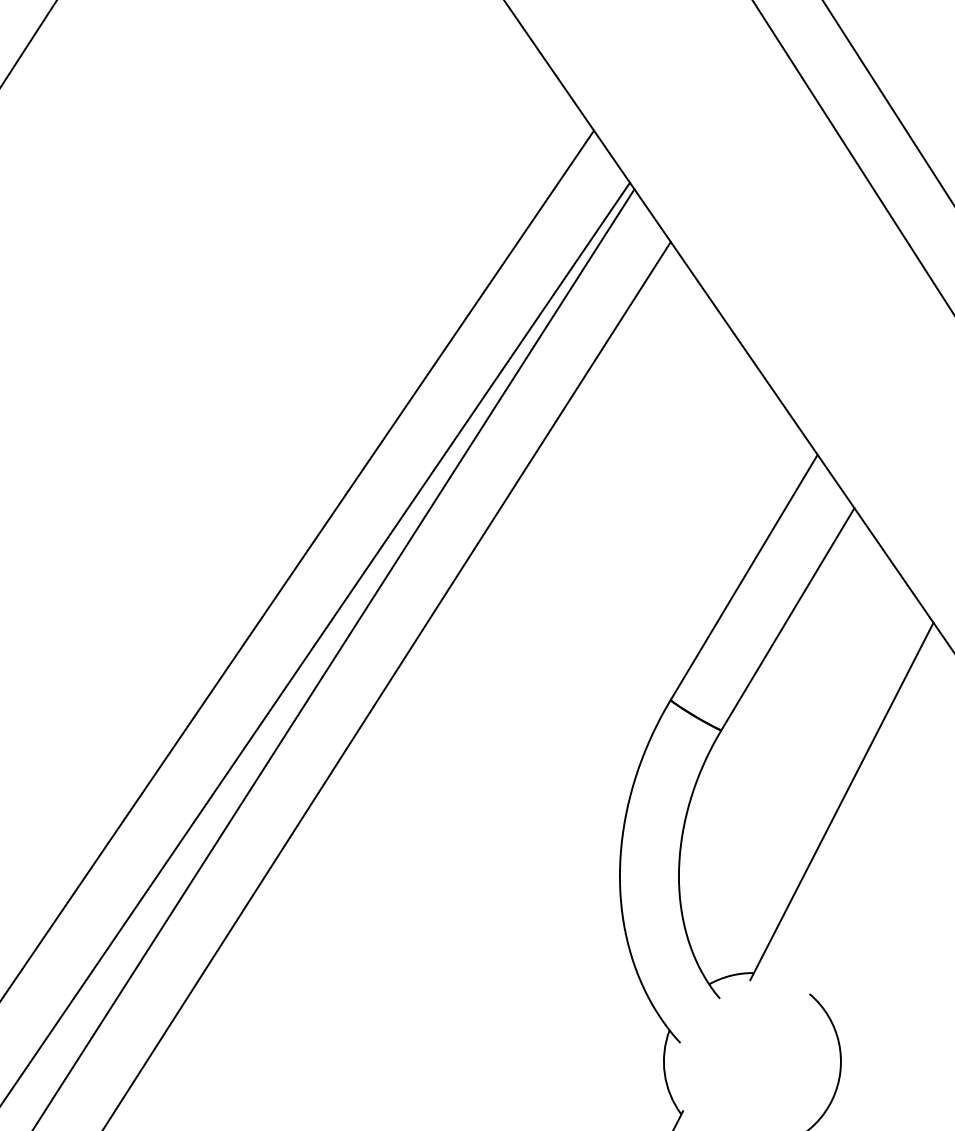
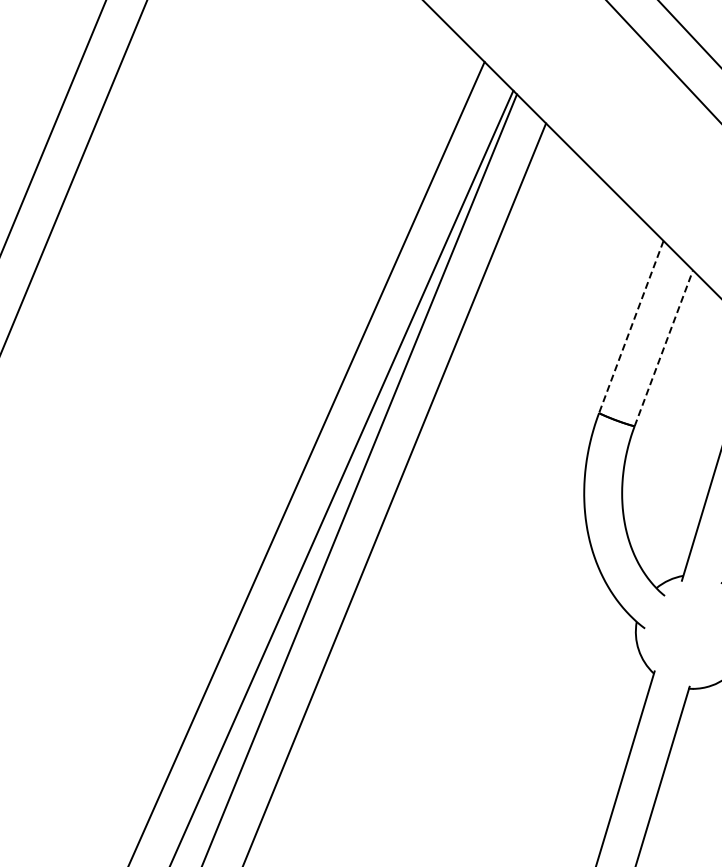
line: (744, 576) -> (631, 326), solid -> dashed
line: (789, 618) -> (664, 347), solid -> dashed

